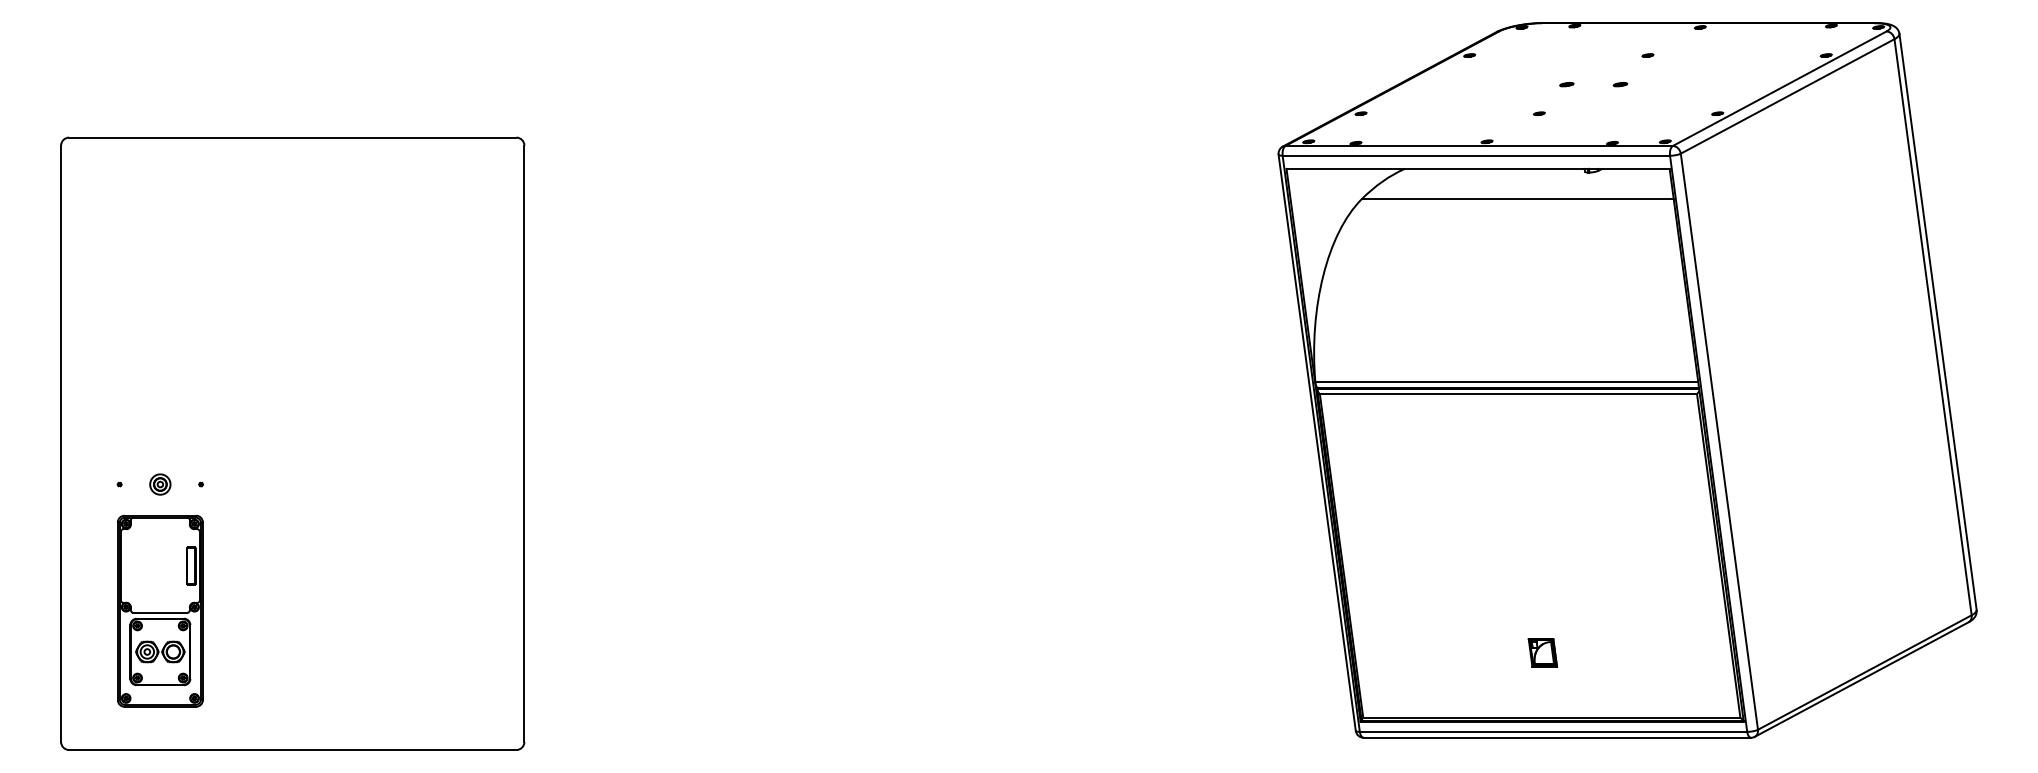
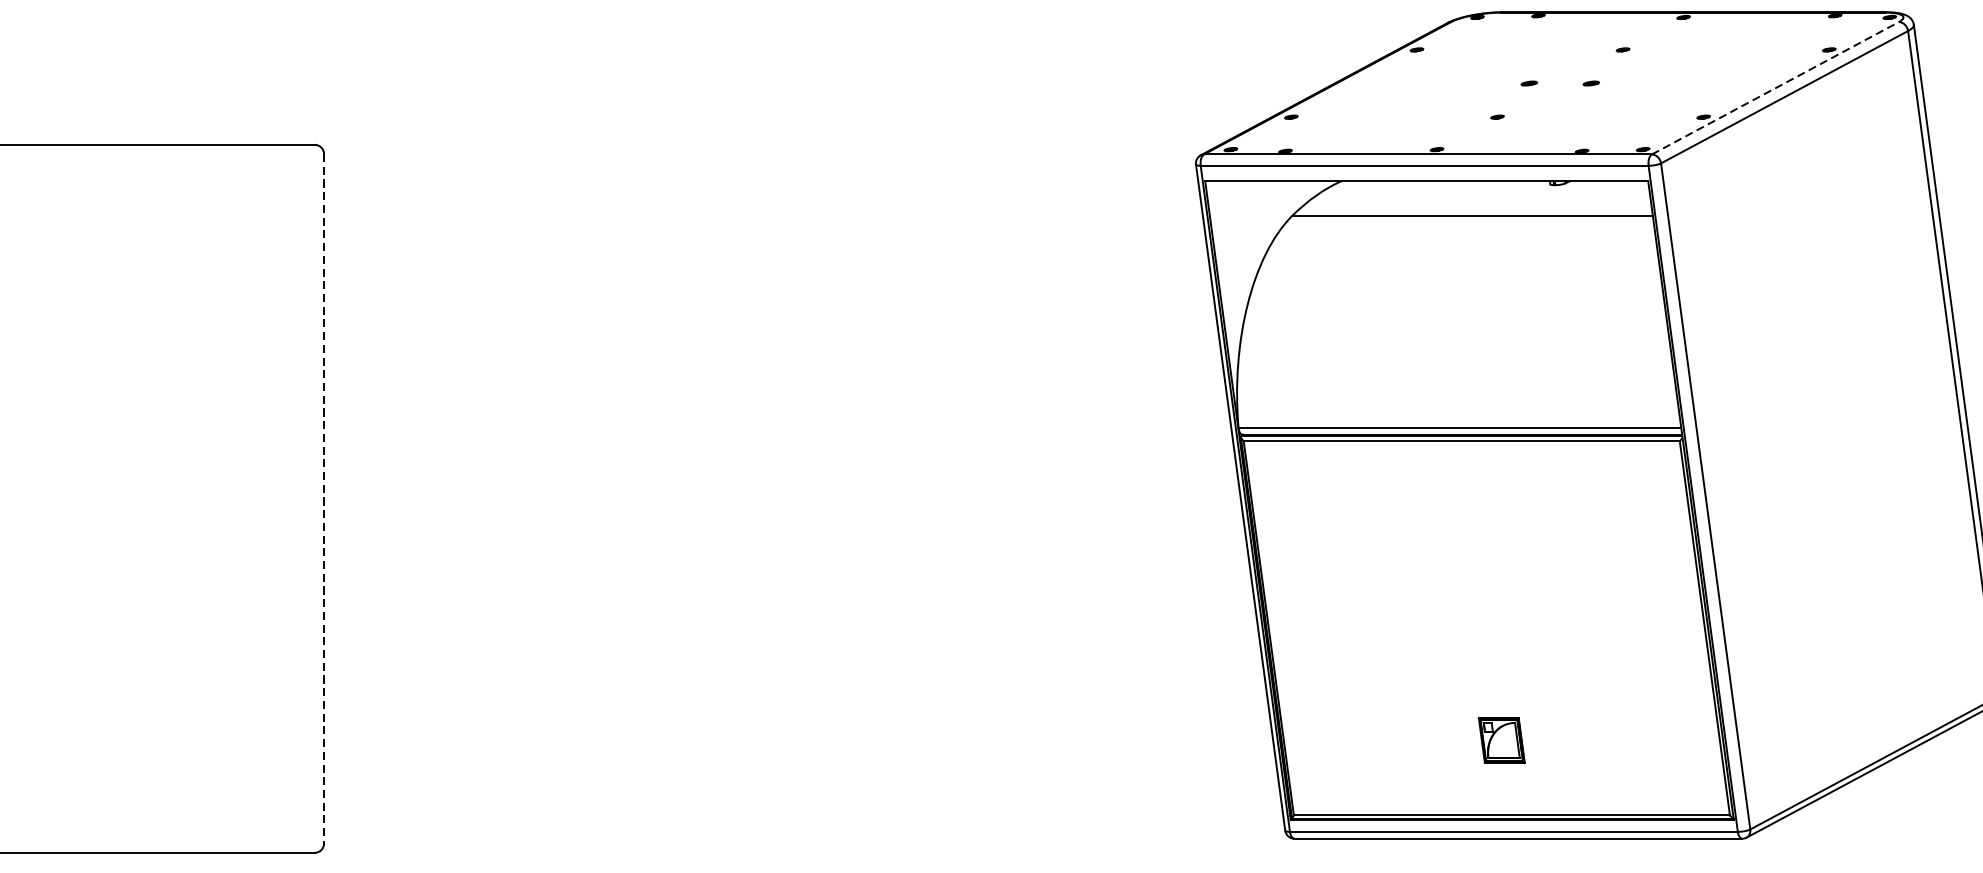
line: (1780, 88) -> (1776, 88), solid -> dashed
line: (524, 444) -> (324, 499), solid -> dashed
part: (1542, 652) -> (1501, 740), size x1.4

